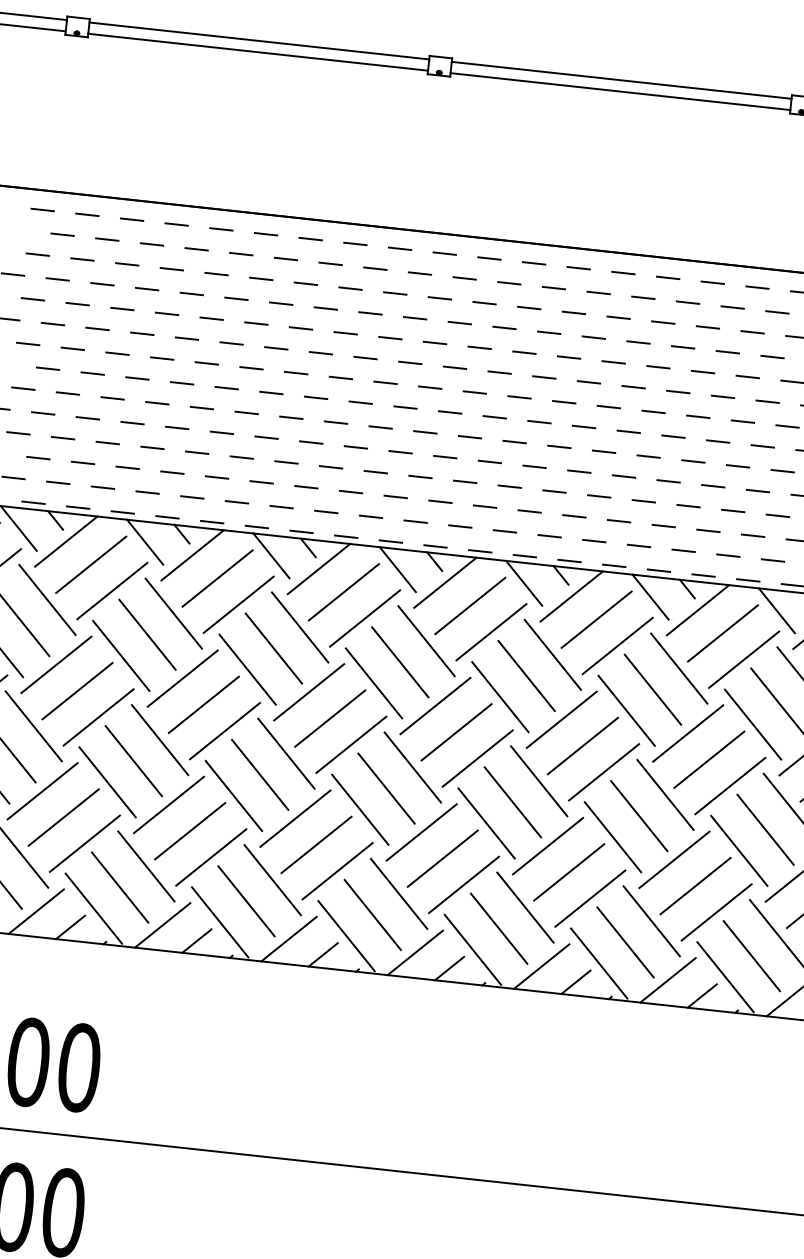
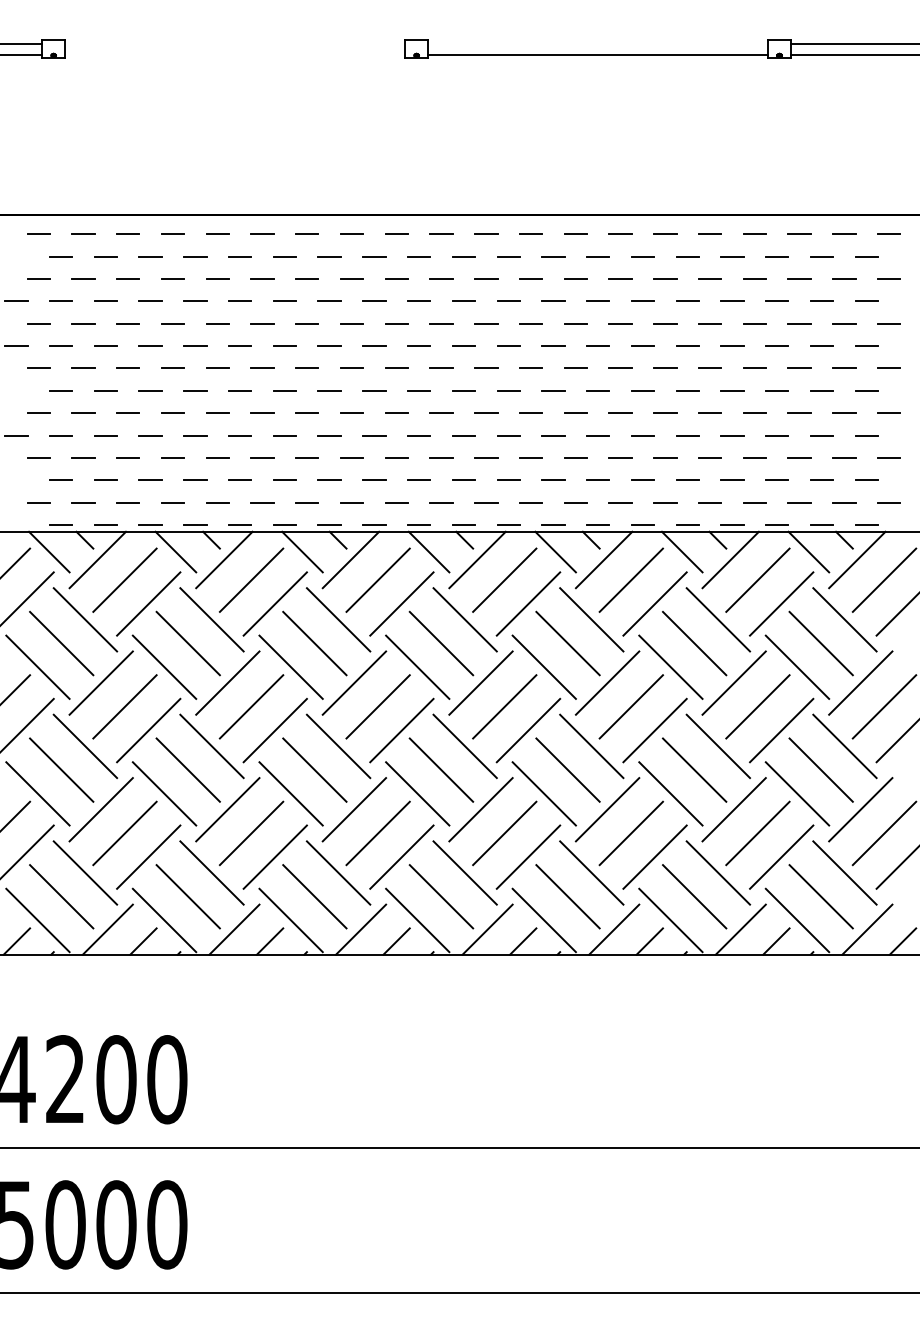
line: (258, 40) -> (234, 43), removed
line: (257, 51) -> (234, 54), removed
line: (621, 80) -> (597, 43), removed

